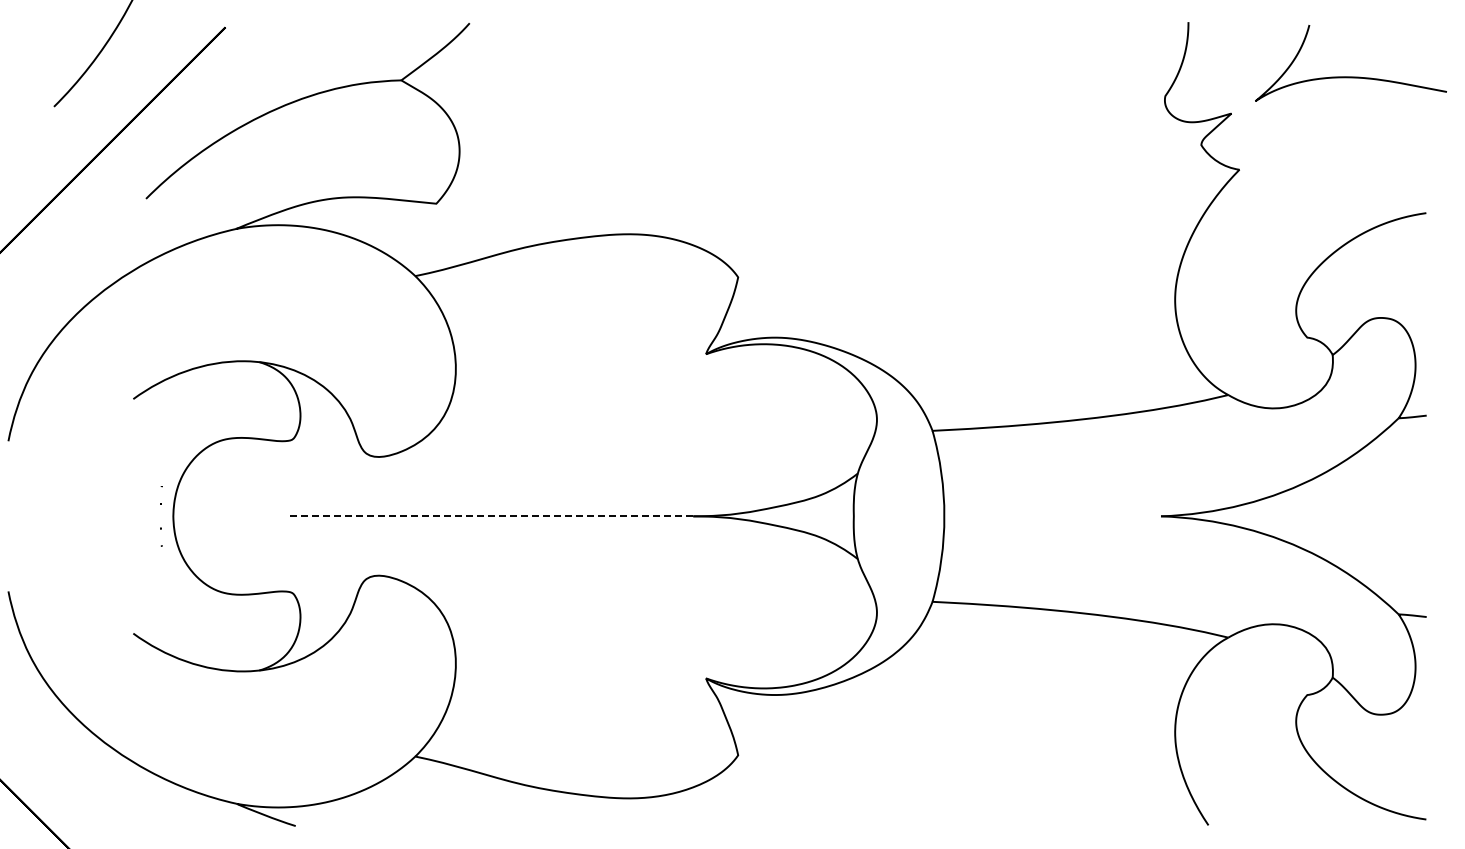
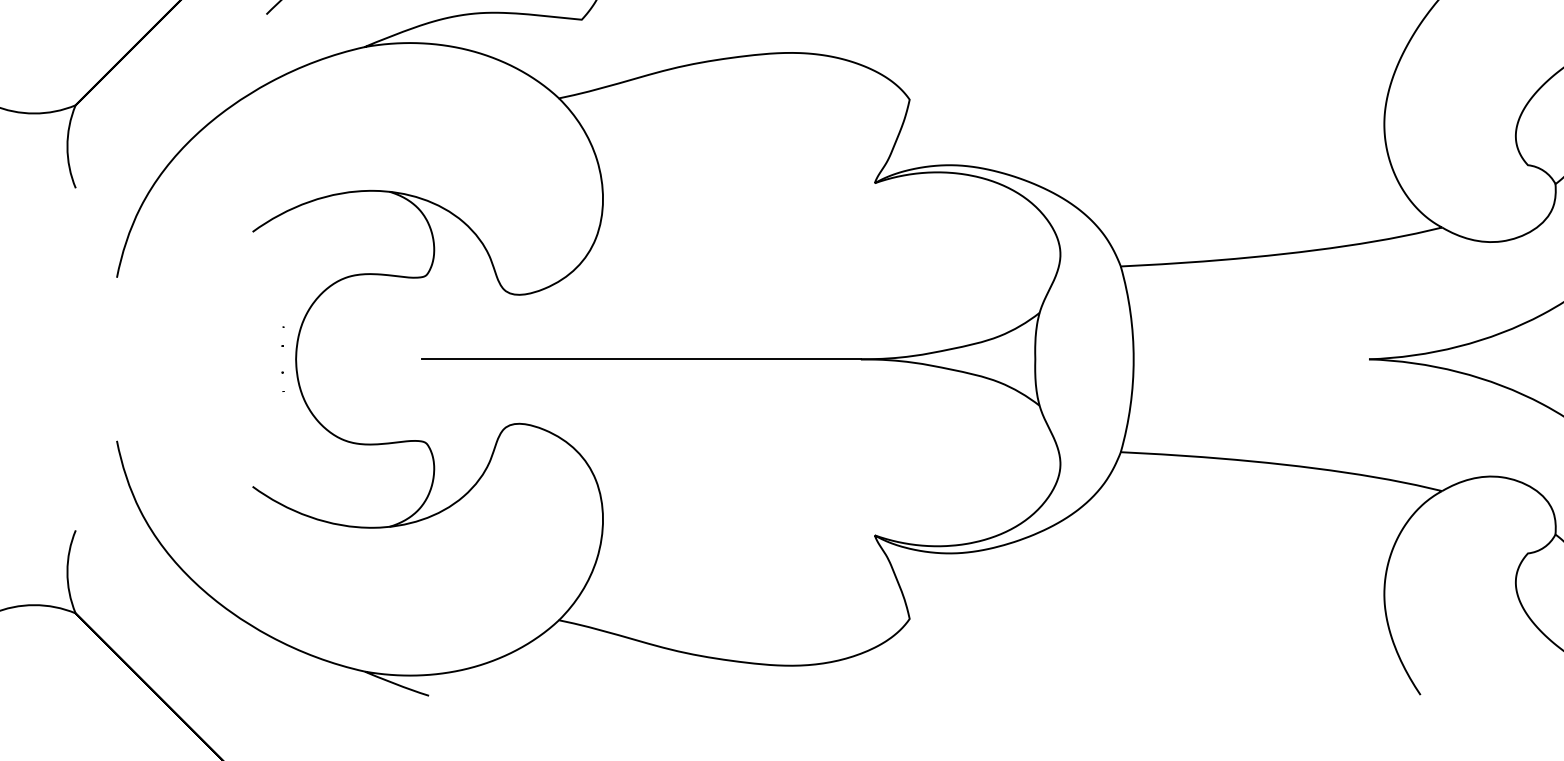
line: (491, 516) -> (641, 359), dashed -> solid

